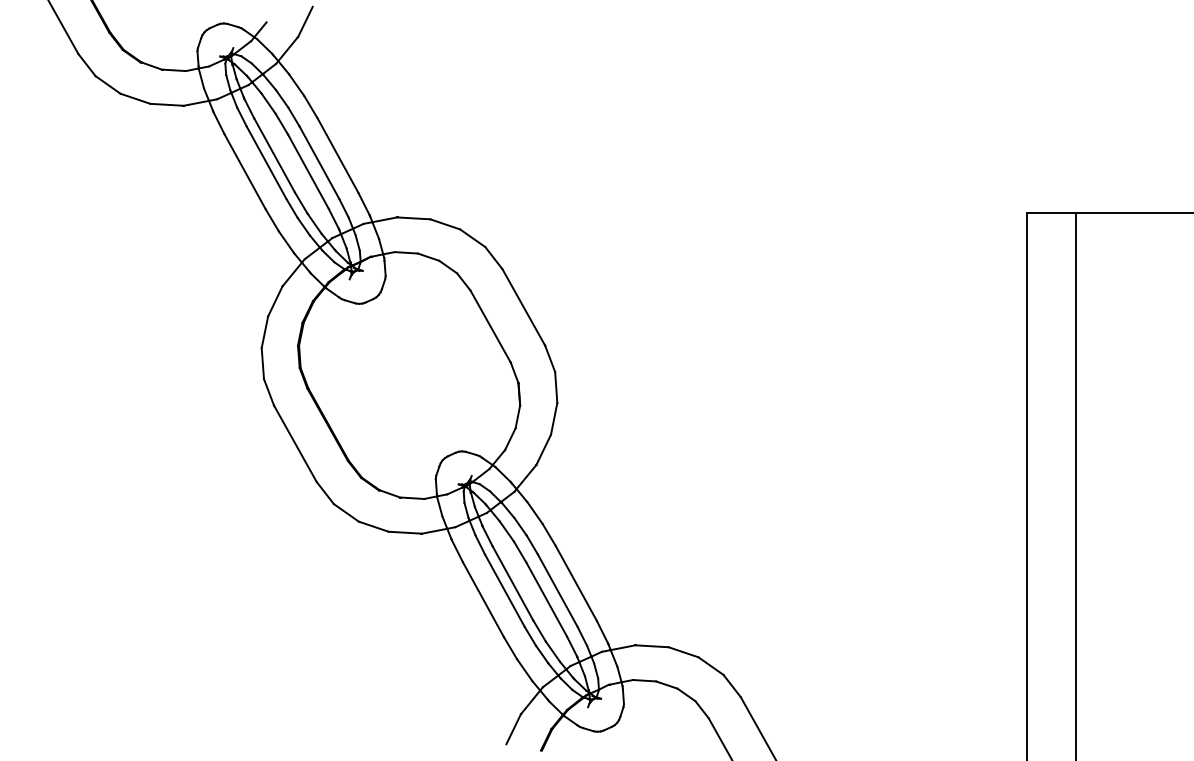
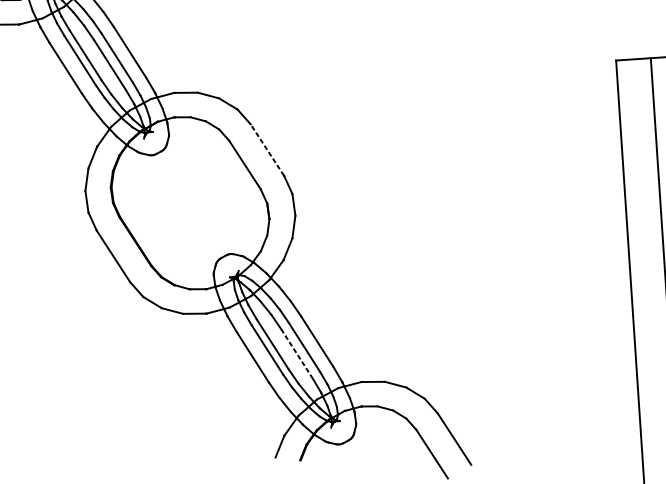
line: (523, 307) -> (267, 150), solid -> dashed
line: (546, 600) -> (297, 354), solid -> dashed

